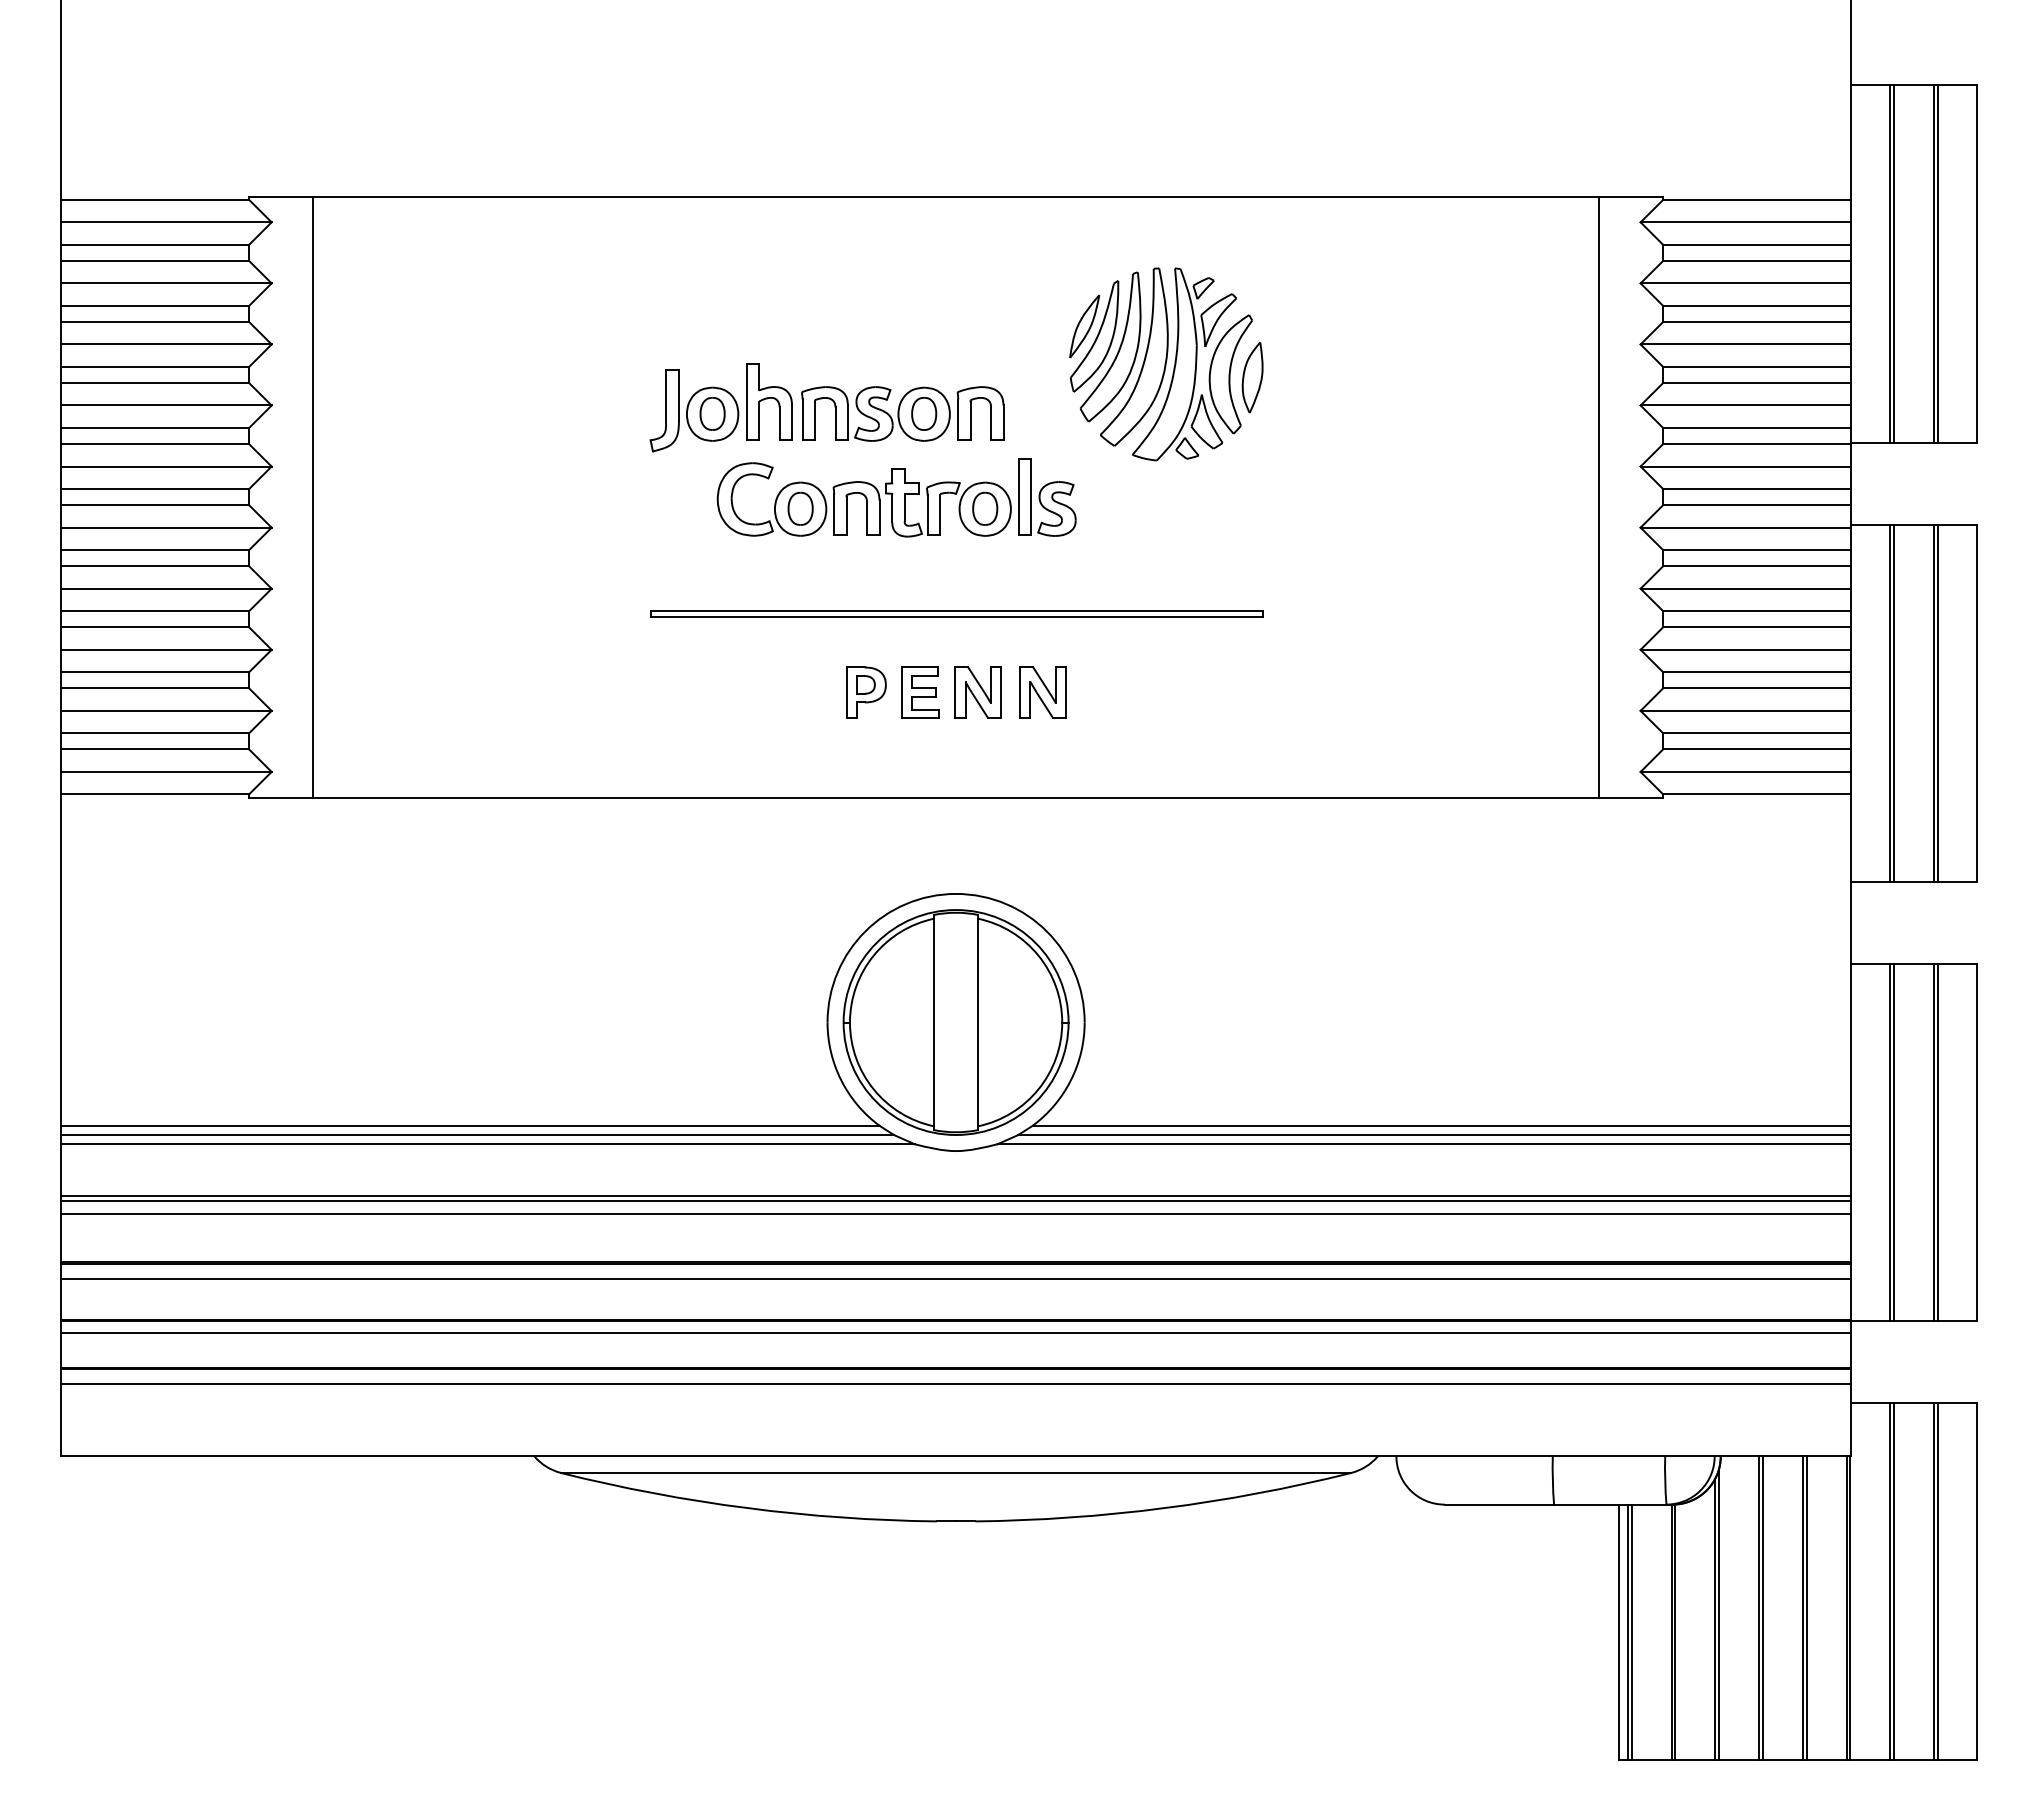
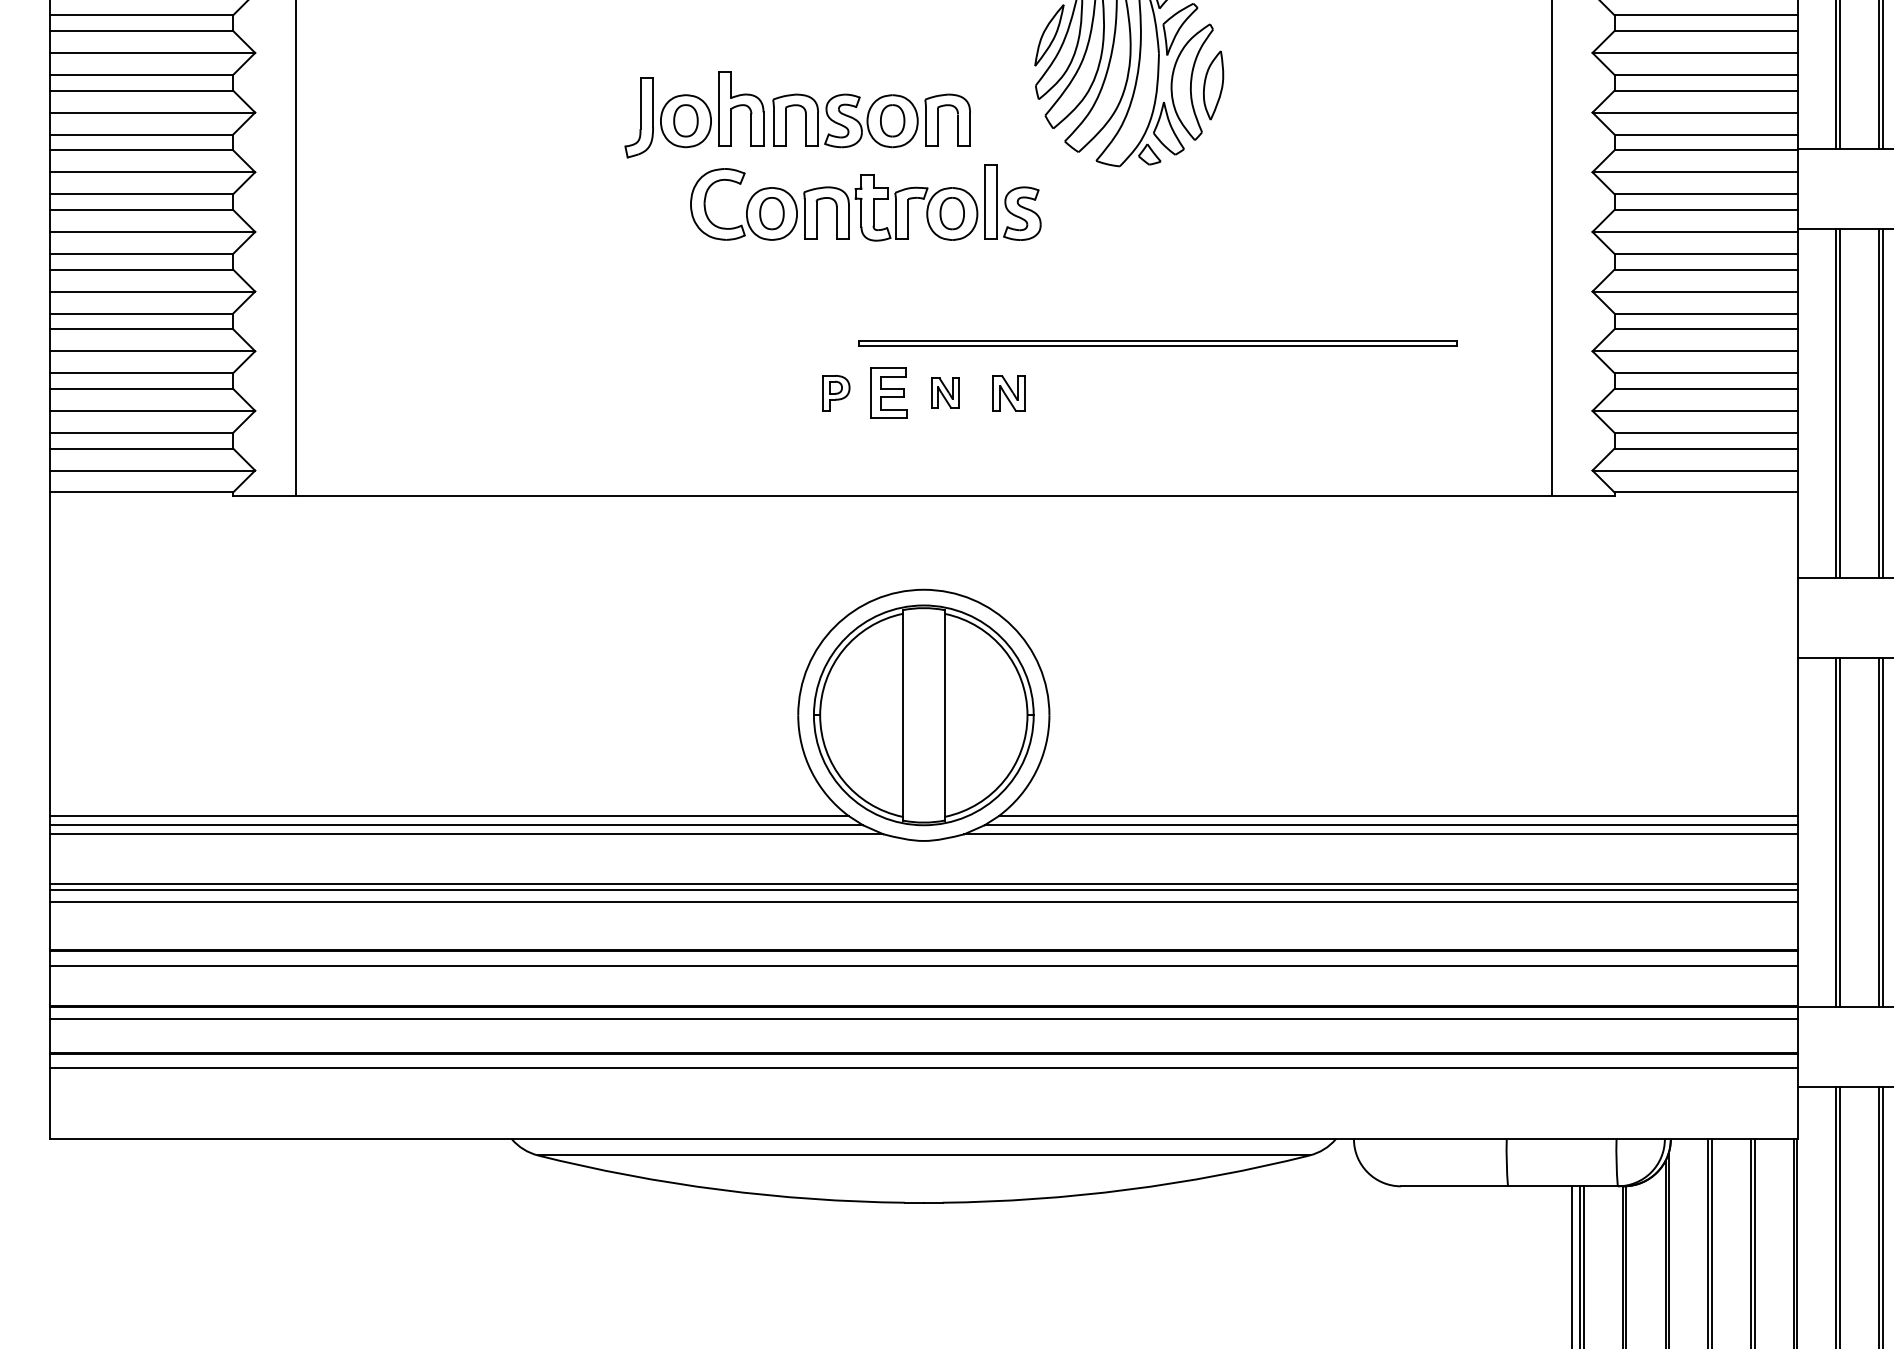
part: (956, 613) -> (1157, 343), moved
part: (866, 692) -> (836, 392), size x0.7
part: (977, 692) -> (944, 392), size x0.6
part: (1042, 692) -> (1008, 392), size x0.7

